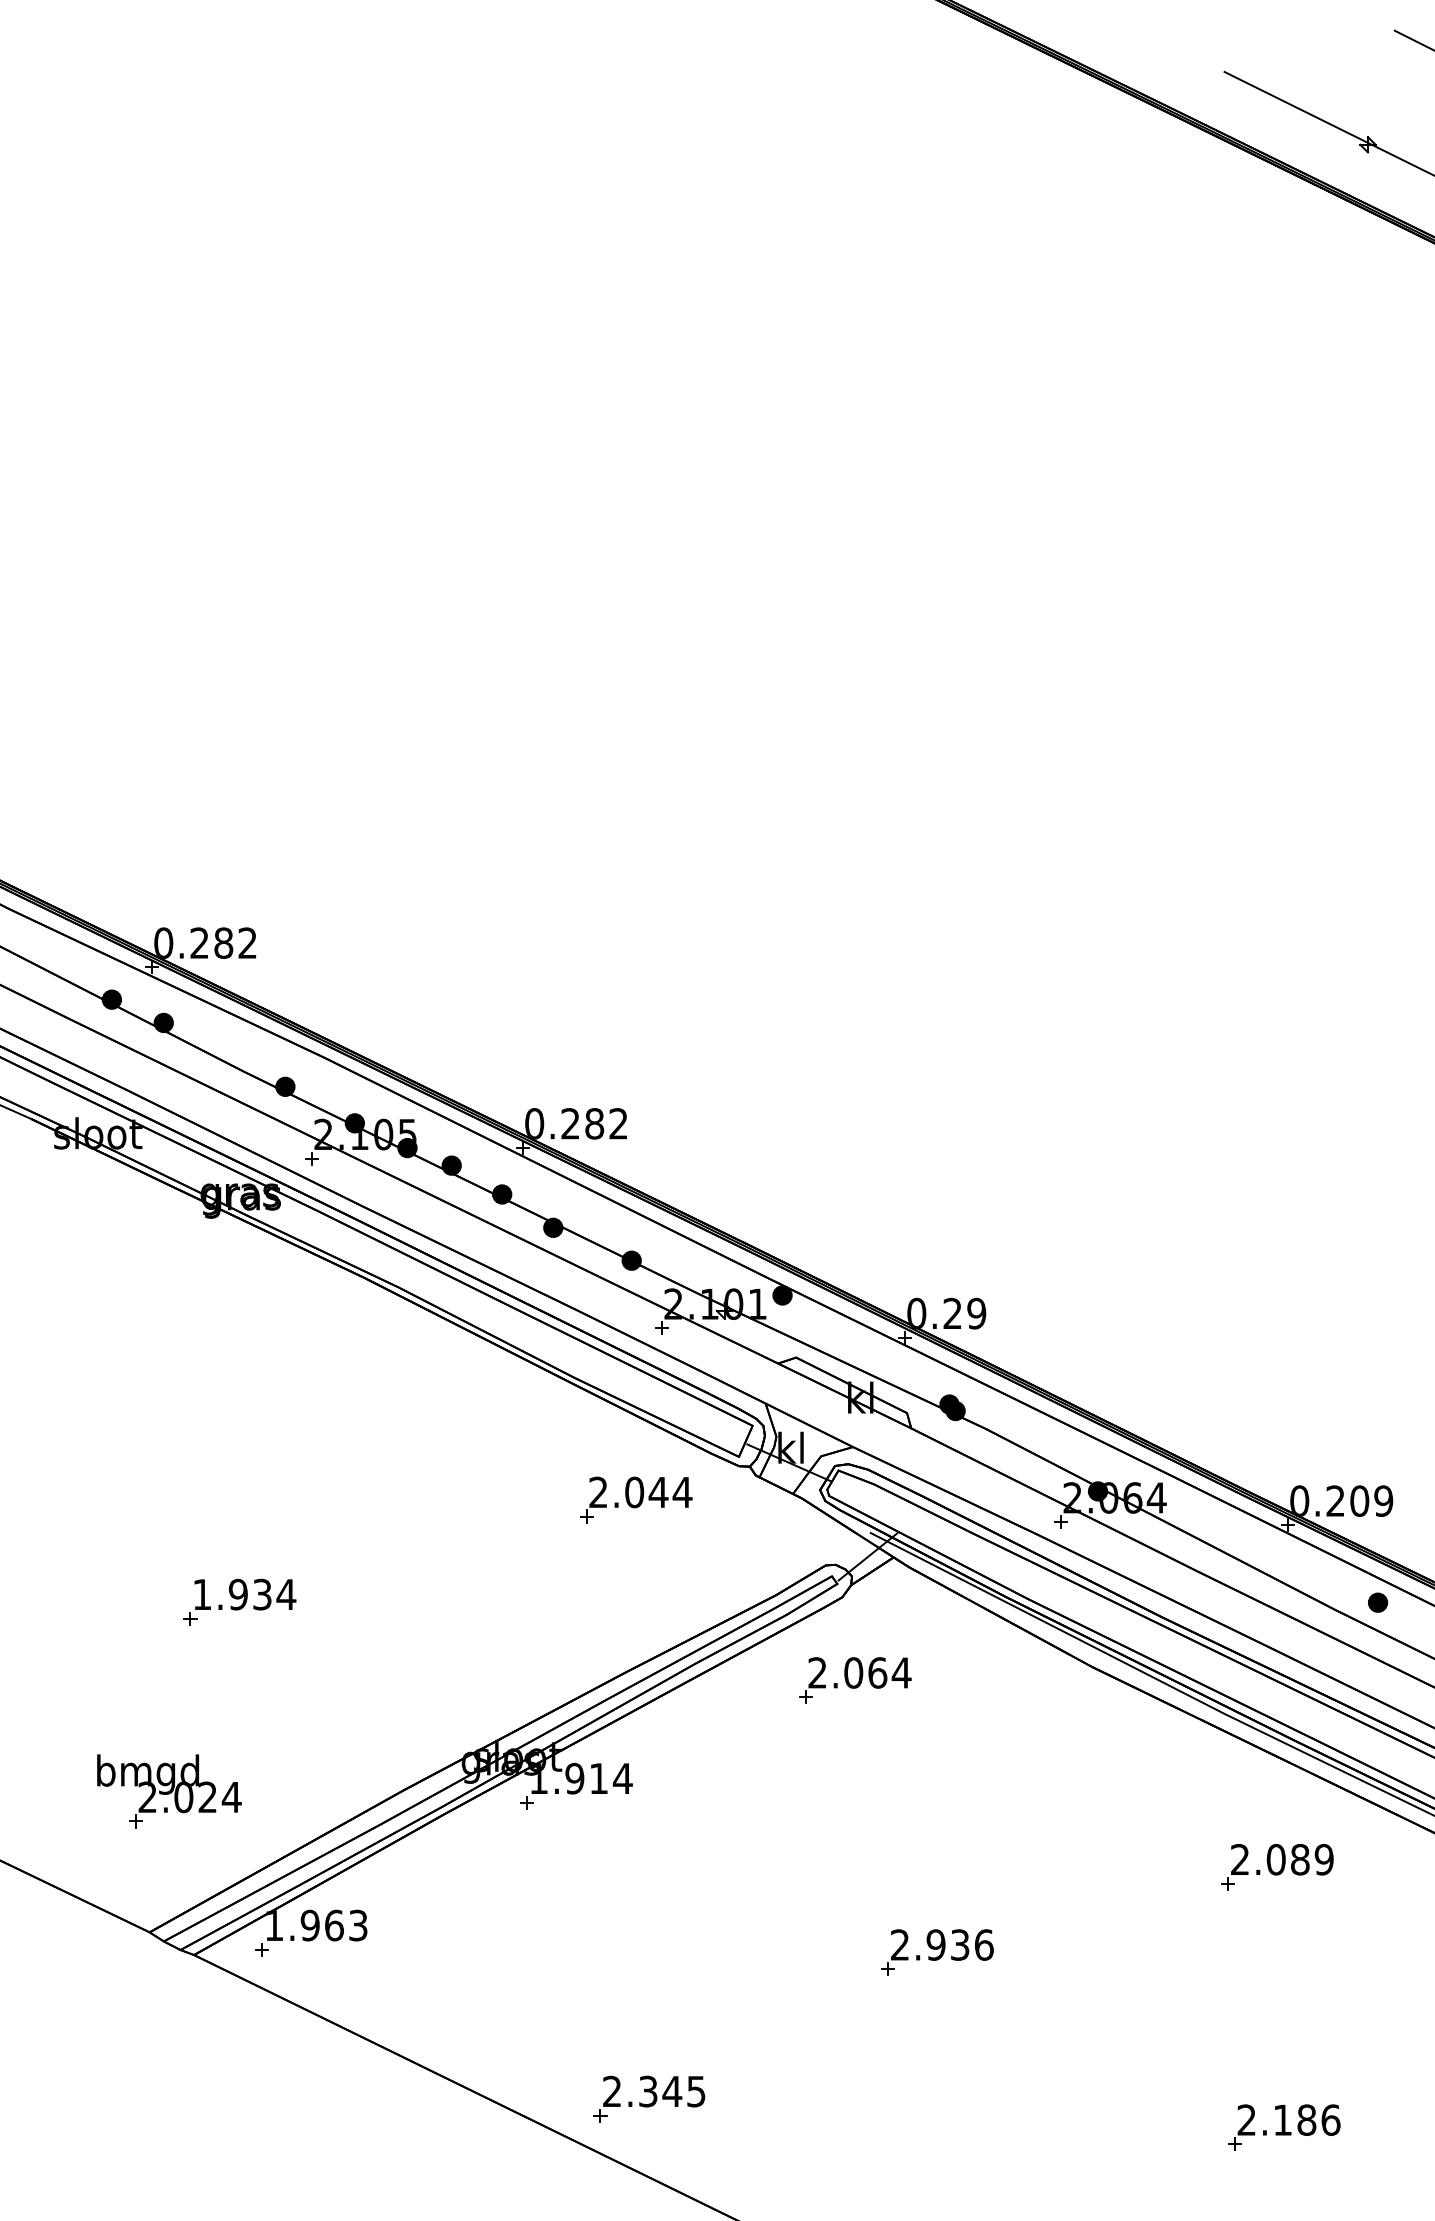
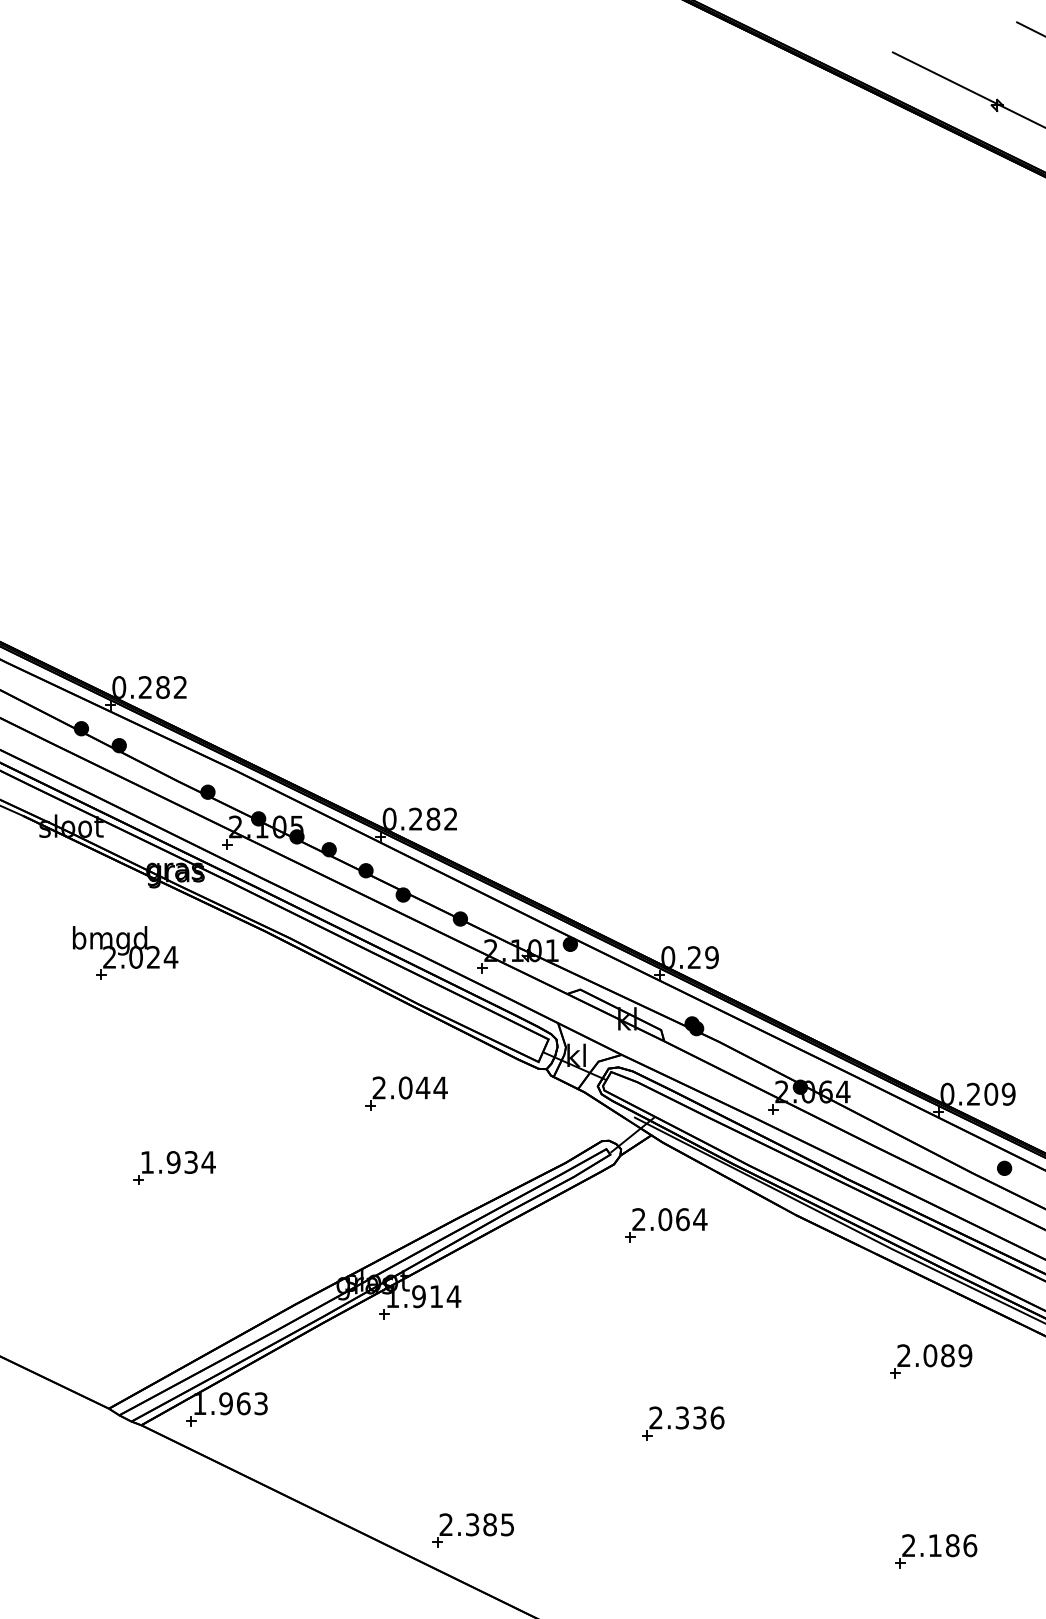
part: (636, 1499) -> (407, 1093), moved
part: (855, 1680) -> (666, 1225), moved
part: (169, 1791) -> (125, 953), moved
text: (935, 1944) -> (681, 1417), 2.936 -> 2.336
text: (672, 2091) -> (490, 1524), 2.345 -> 2.385

